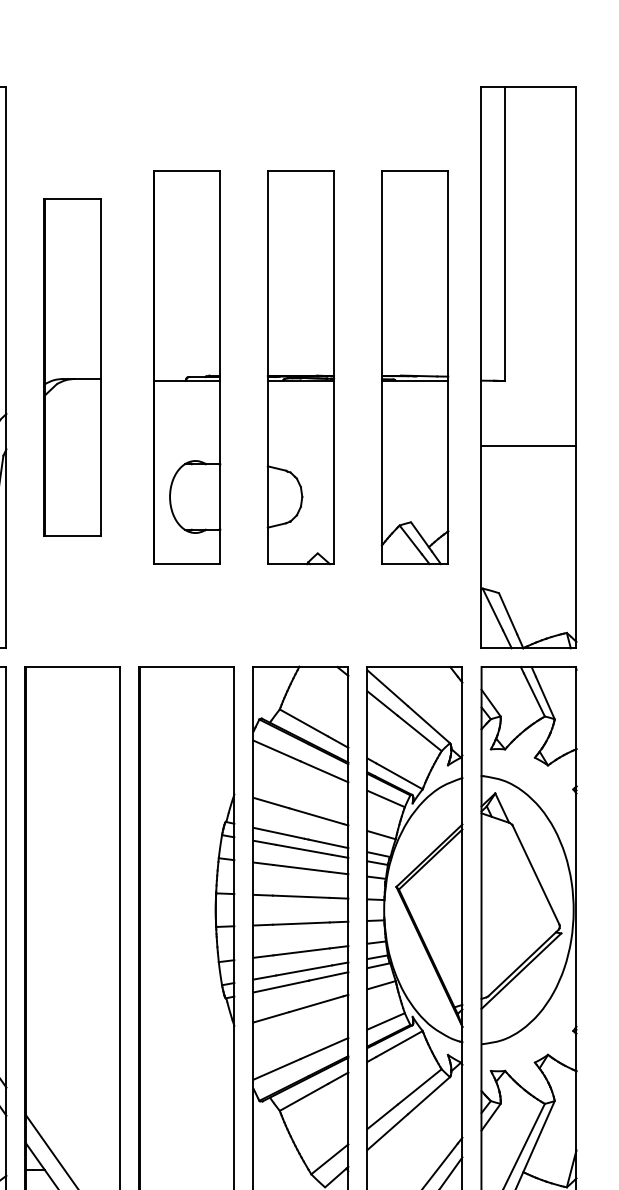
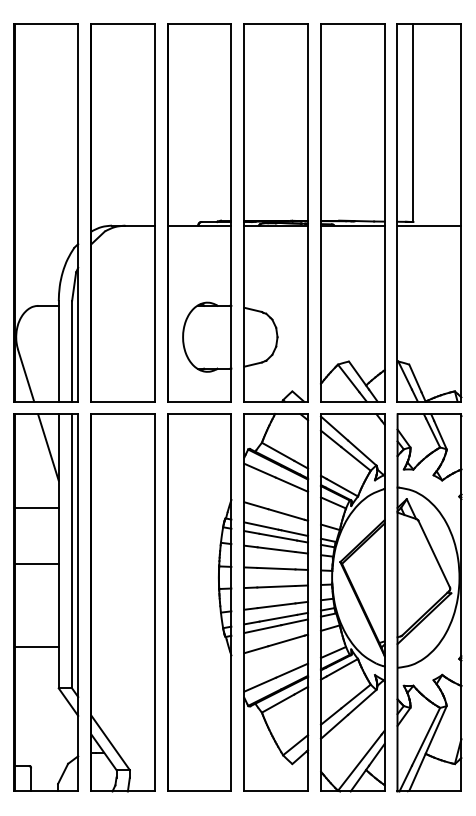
part: (72, 366) -> (122, 212), size x1.67
part: (186, 366) -> (199, 212), size x1.43
part: (299, 366) -> (275, 212), size x1.43
part: (414, 366) -> (352, 212), size x1.43
line: (529, 445) -> (429, 225), moved

